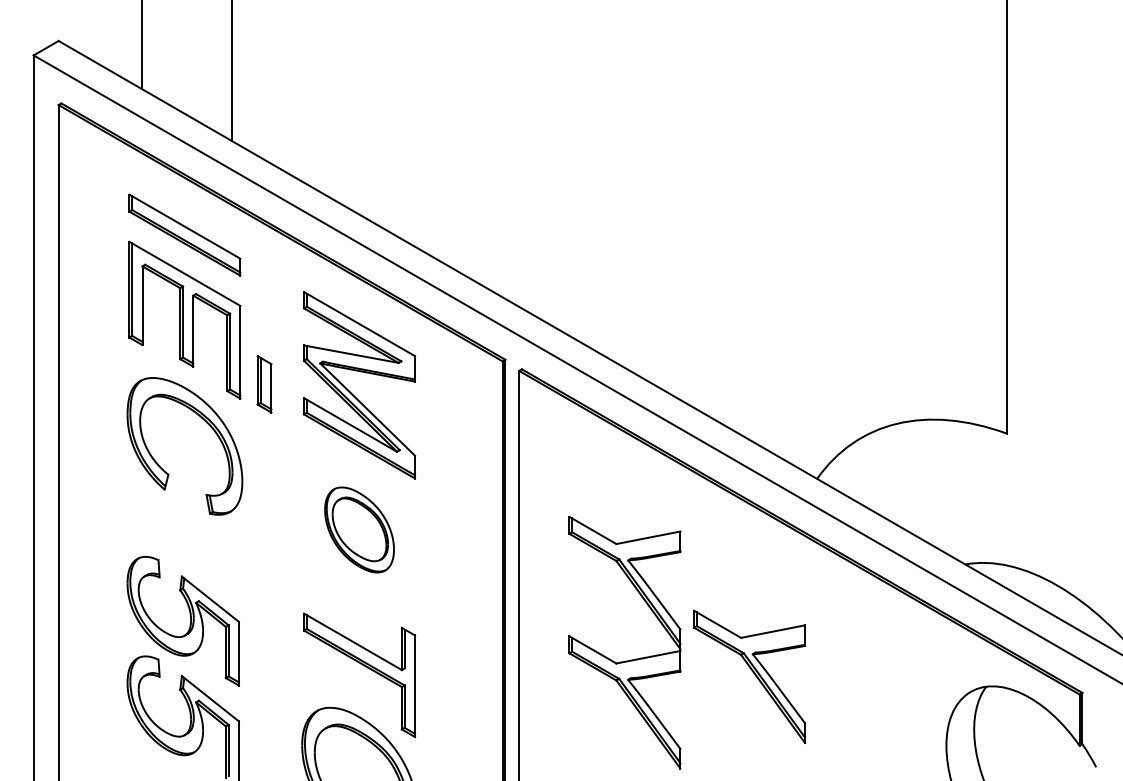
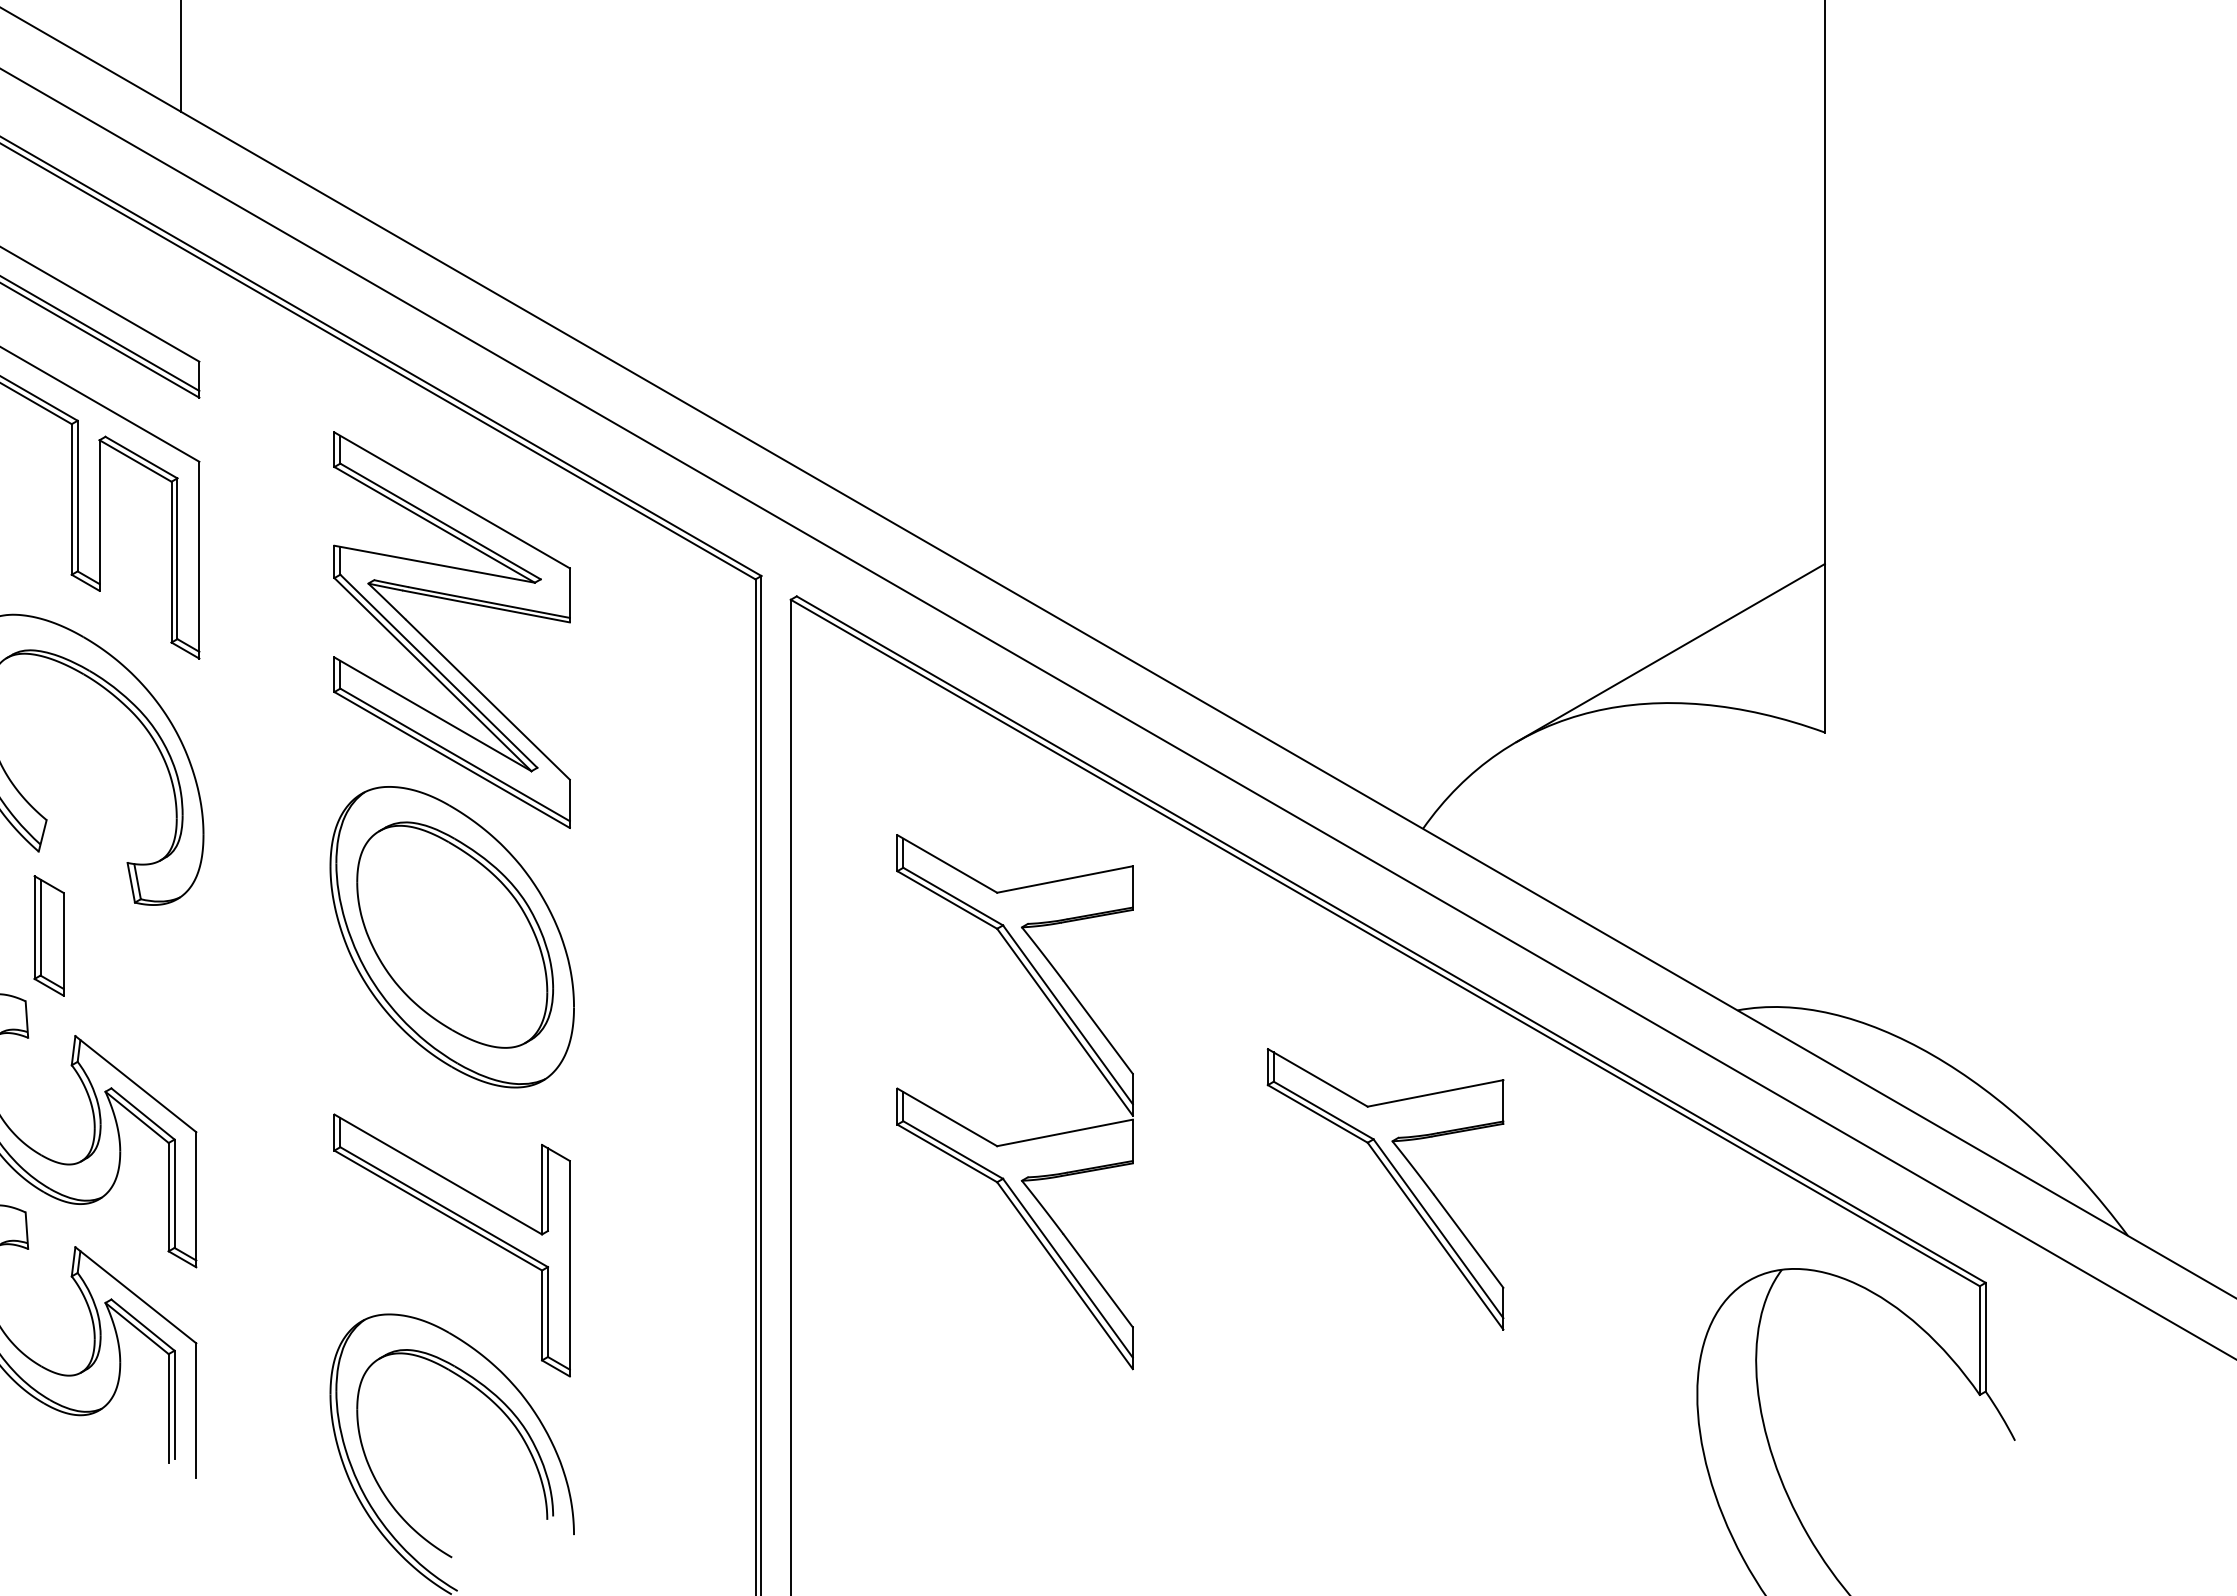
part: (264, 384) -> (48, 936), moved
line: (933, 396) -> (1669, 653), added
part: (359, 529) -> (452, 936), size x1.67
part: (630, 659) -> (1027, 1137), moved
part: (749, 676) -> (1385, 1188), moved

